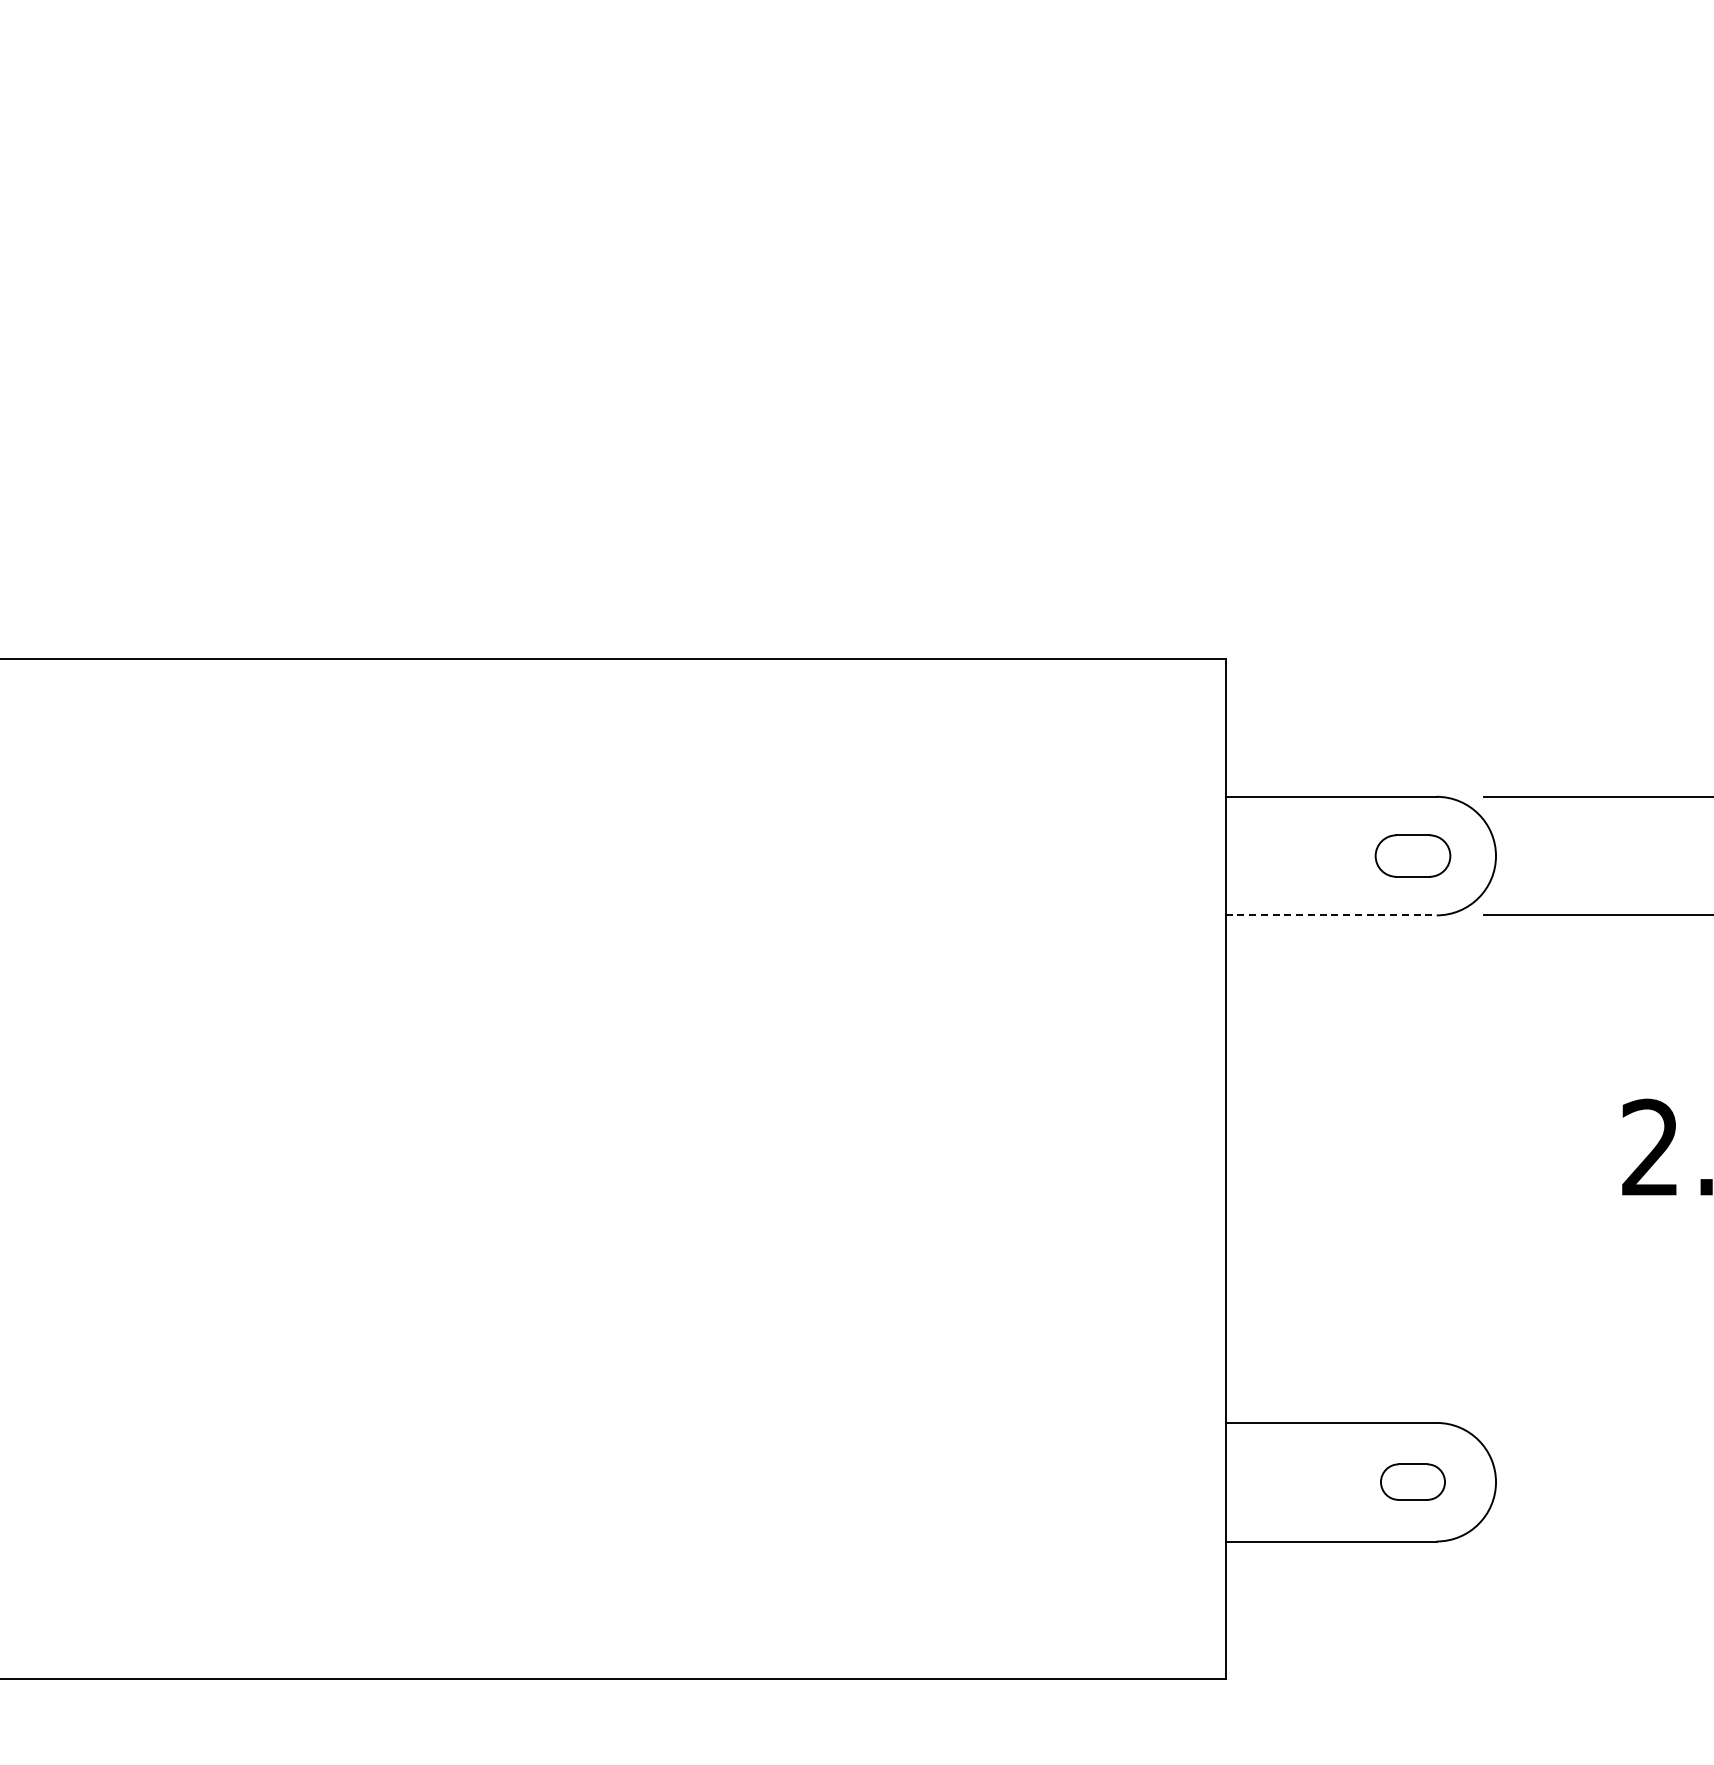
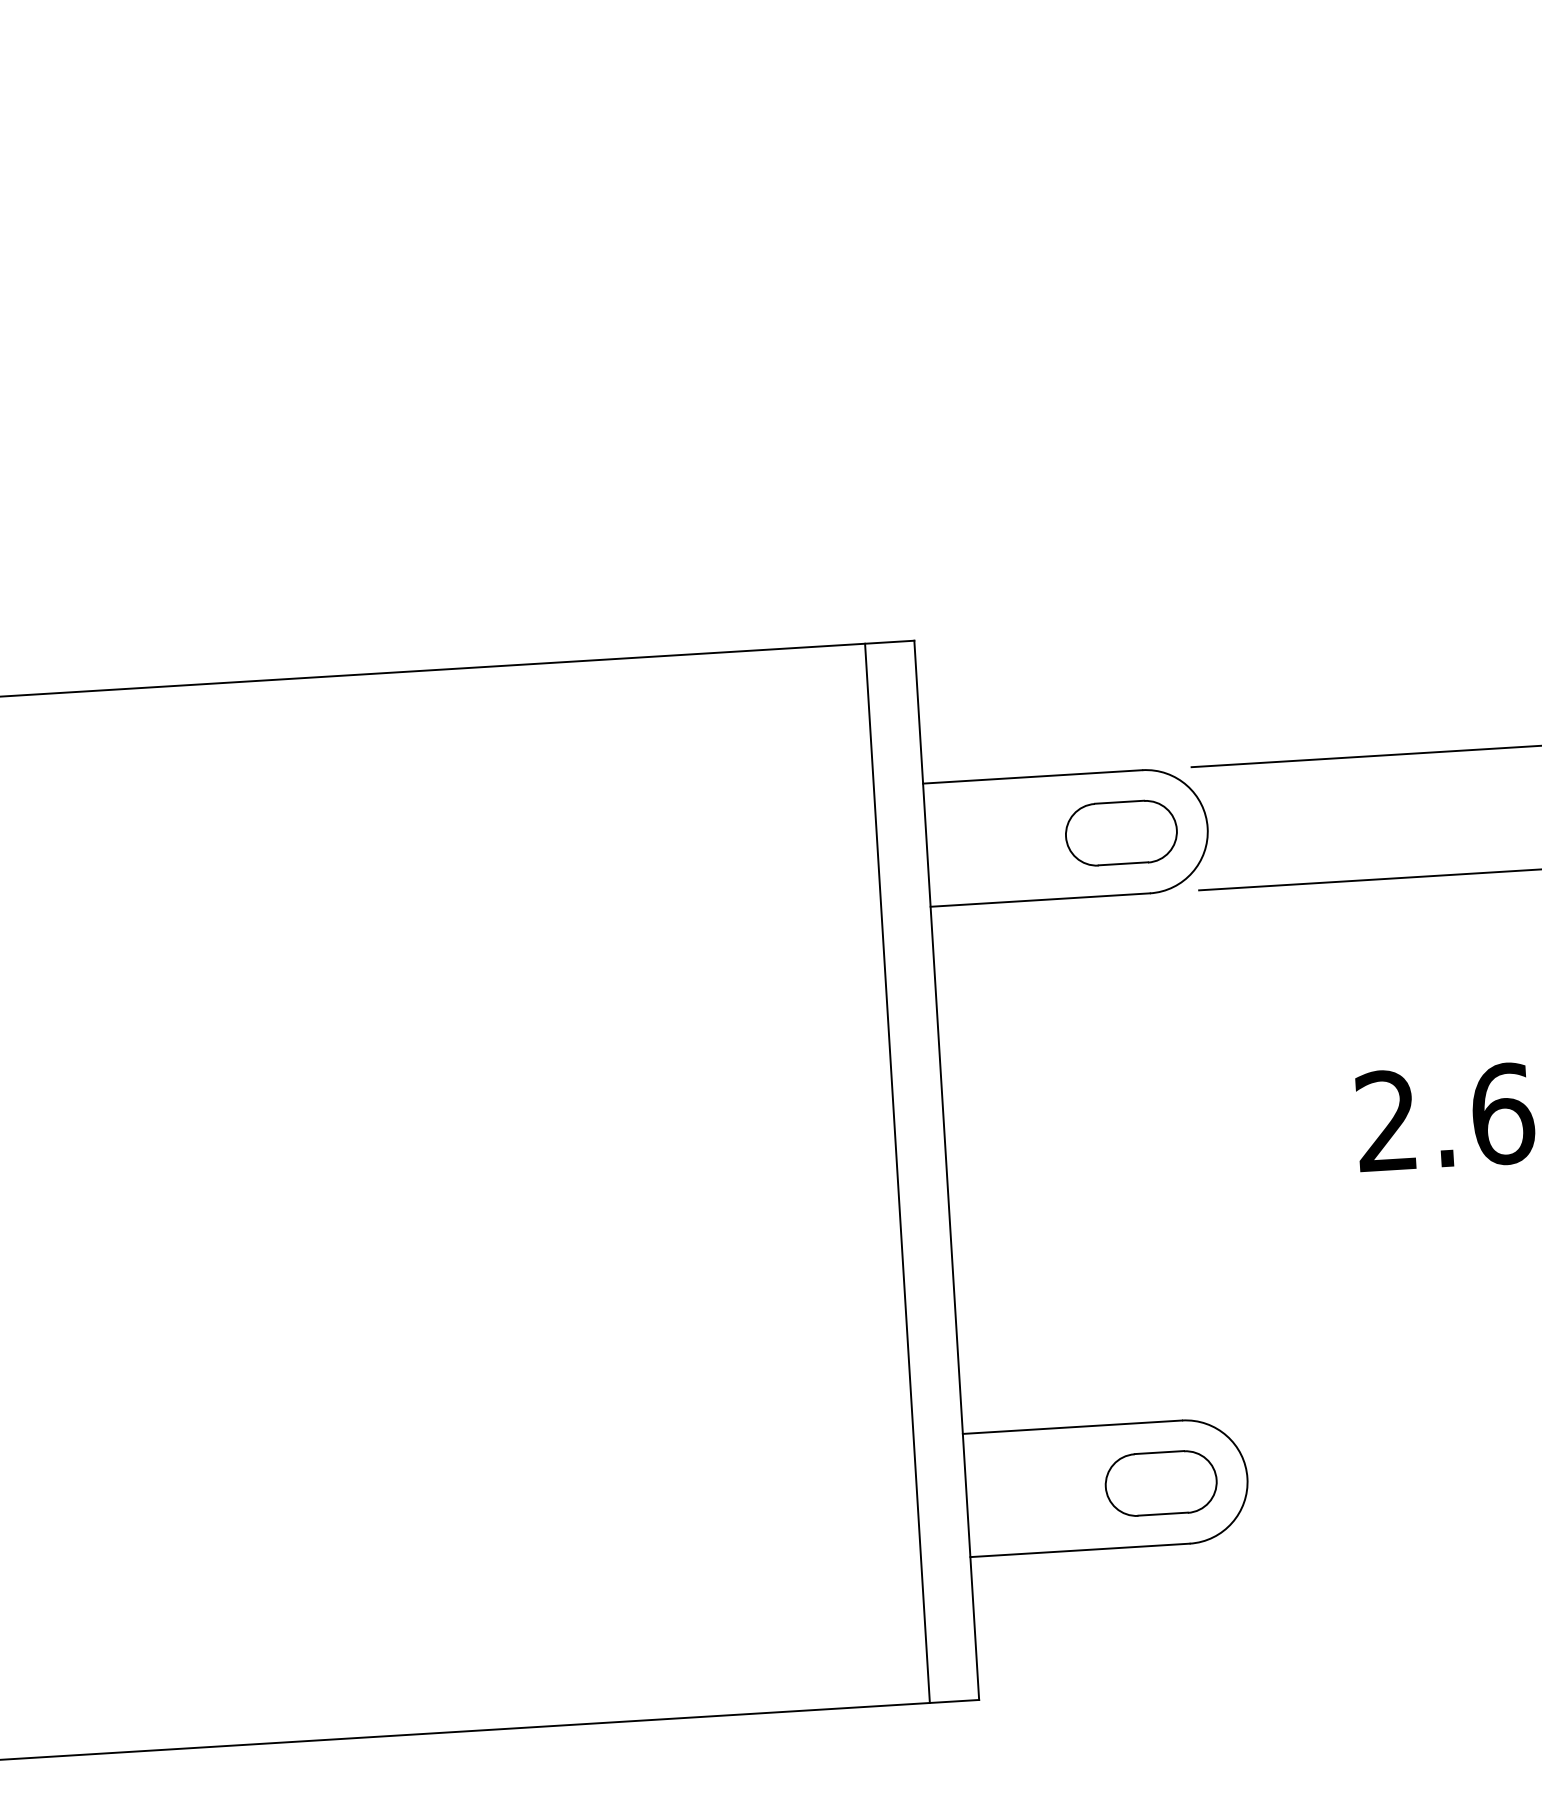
part: (1412, 855) -> (1120, 832), size x1.43
line: (1331, 915) -> (1040, 900), dashed -> solid
line: (1178, 1169) -> (897, 1173), added
part: (1412, 1481) -> (1160, 1482), size x1.67

